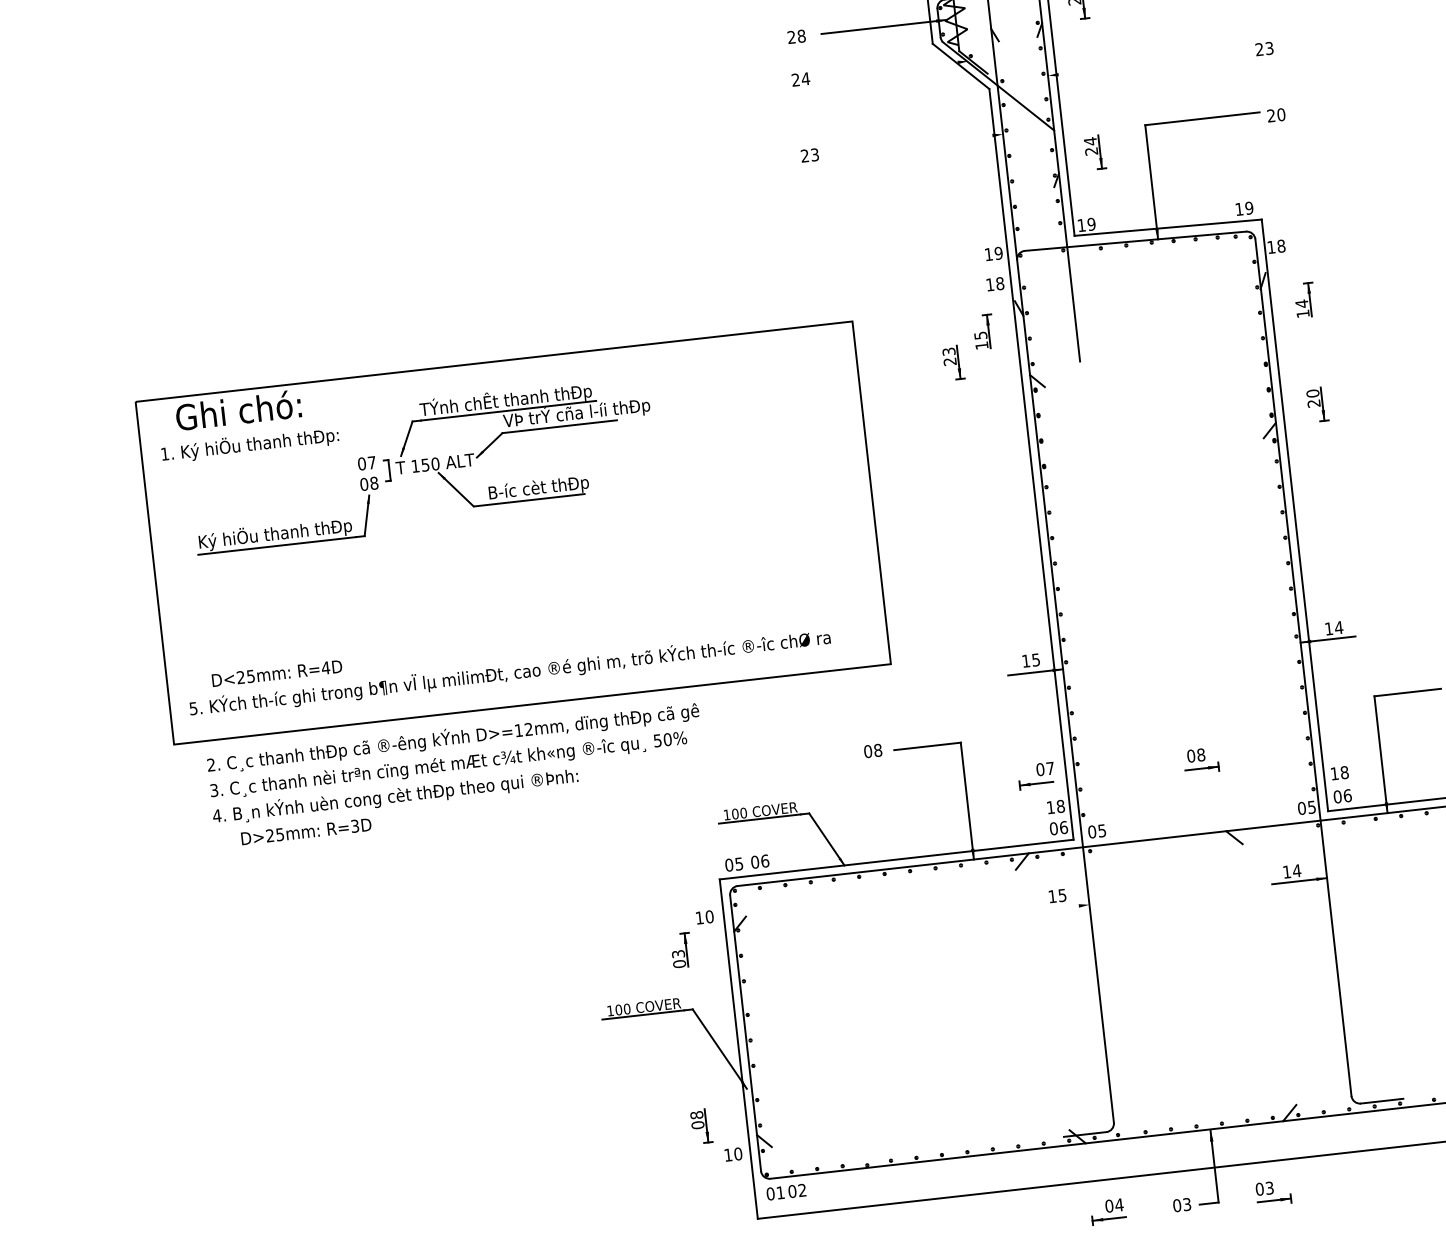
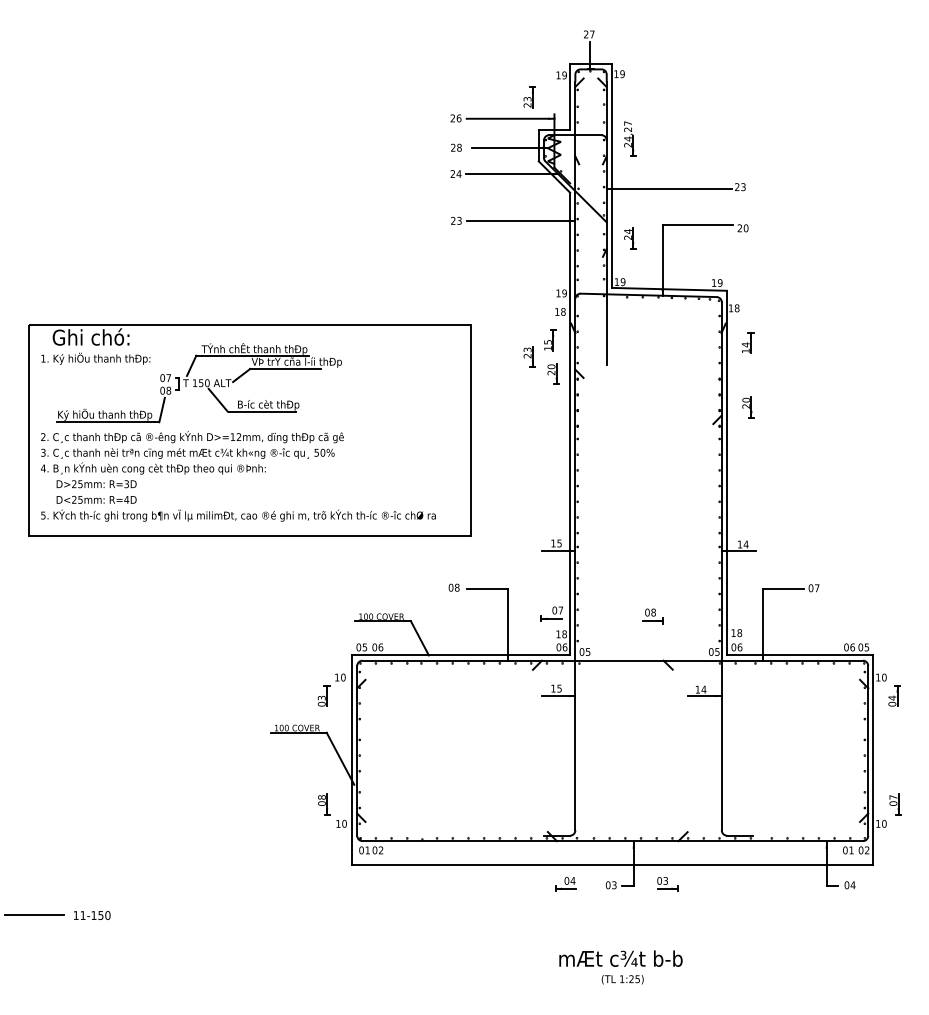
line: (1148, 64) -> (668, 188), added
line: (892, 69) -> (512, 174), added
line: (914, 144) -> (520, 221), added
part: (995, 385) -> (553, 373), added
text: (457, 774) -> (192, 459), moved
line: (1062, 908) -> (558, 696), added

